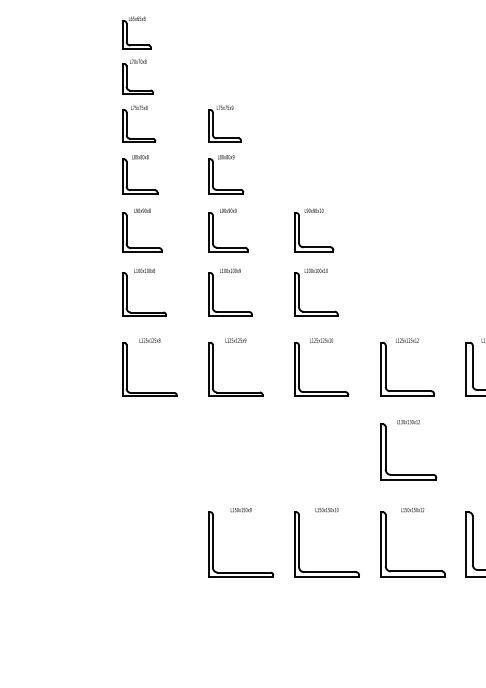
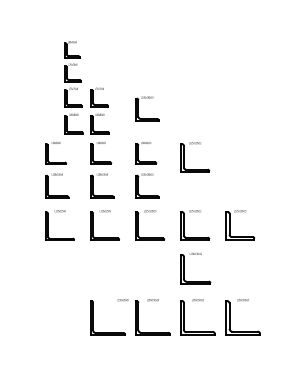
part: (139, 105) -> (73, 87), moved
part: (299, 145) -> (138, 108), added
part: (386, 238) -> (184, 157), added
text: (240, 510) -> (122, 300), moved

